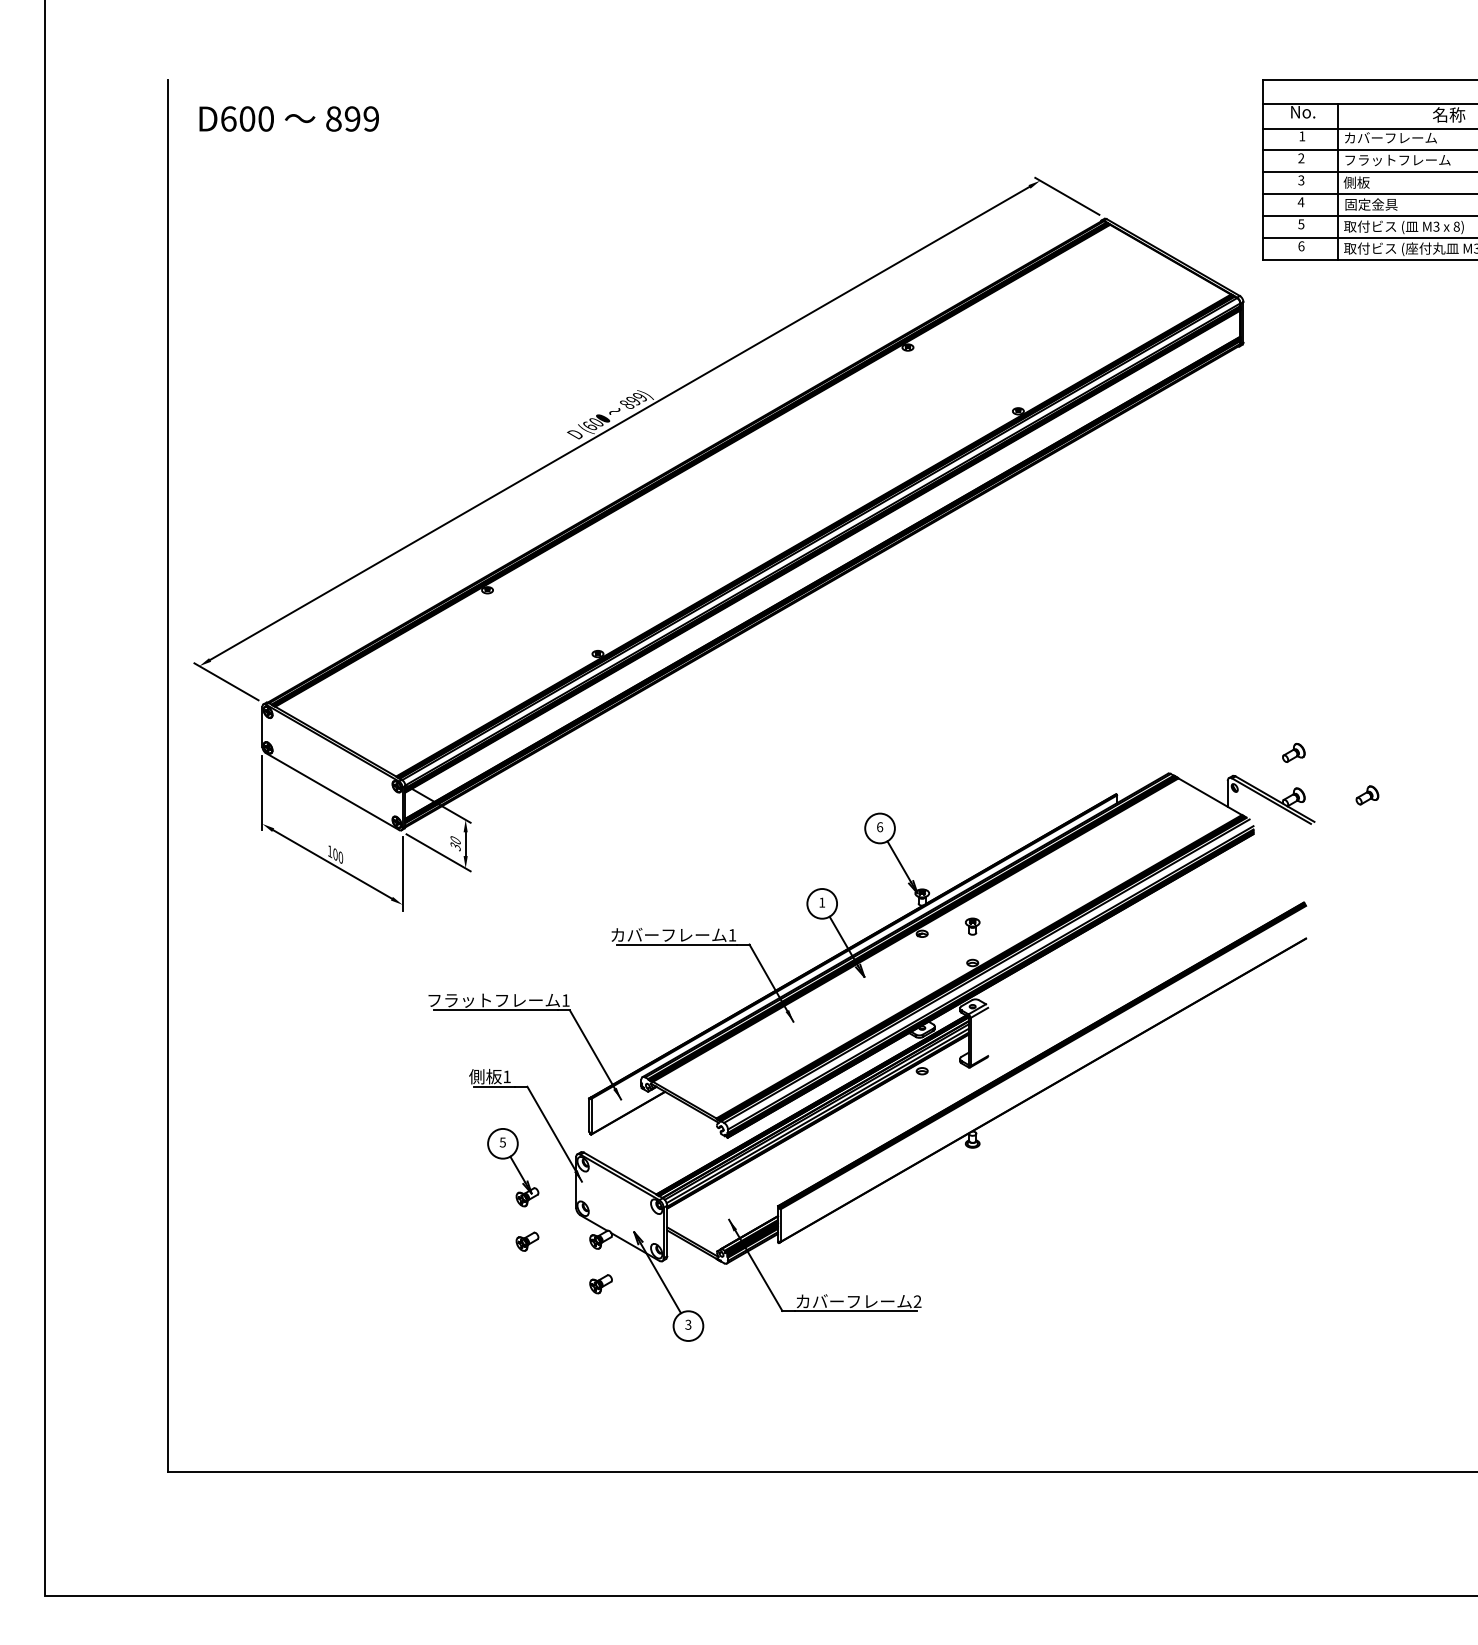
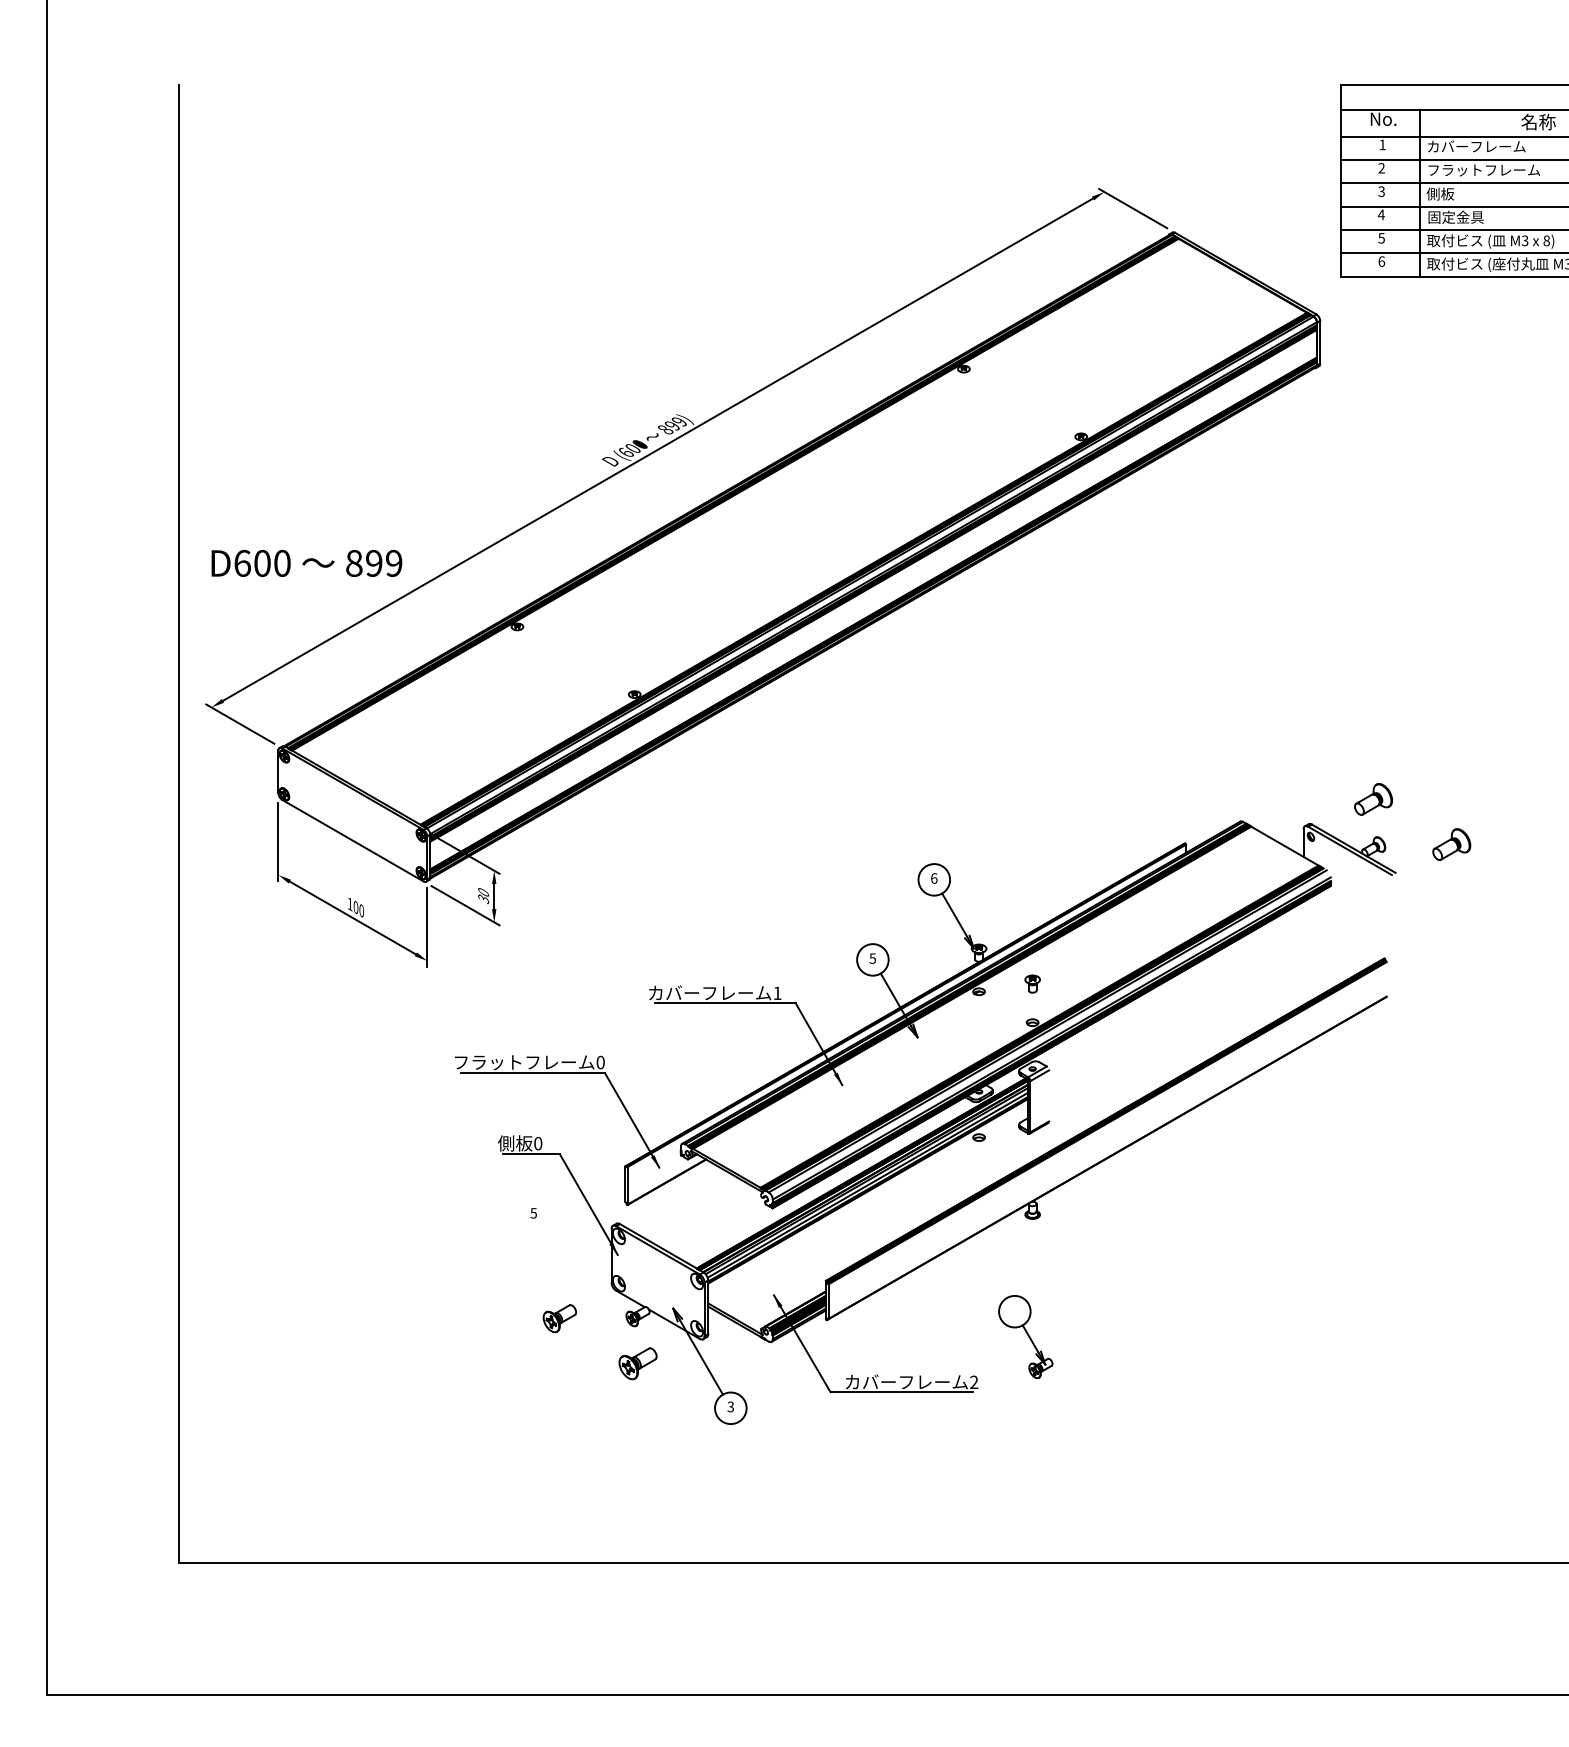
text: (288, 118) -> (306, 562), moved
part: (1293, 752) -> (1373, 799), size x1.6
part: (1367, 795) -> (1451, 844), size x1.6
text: (821, 902) -> (872, 958), 1 -> 5
text: (565, 1000) -> (600, 1062), 1 -> 0
text: (507, 1076) -> (538, 1143), 1 -> 0
part: (512, 1168) -> (1025, 1337), moved
part: (527, 1241) -> (559, 1318), size x1.4
part: (600, 1283) -> (637, 1363), size x1.6

